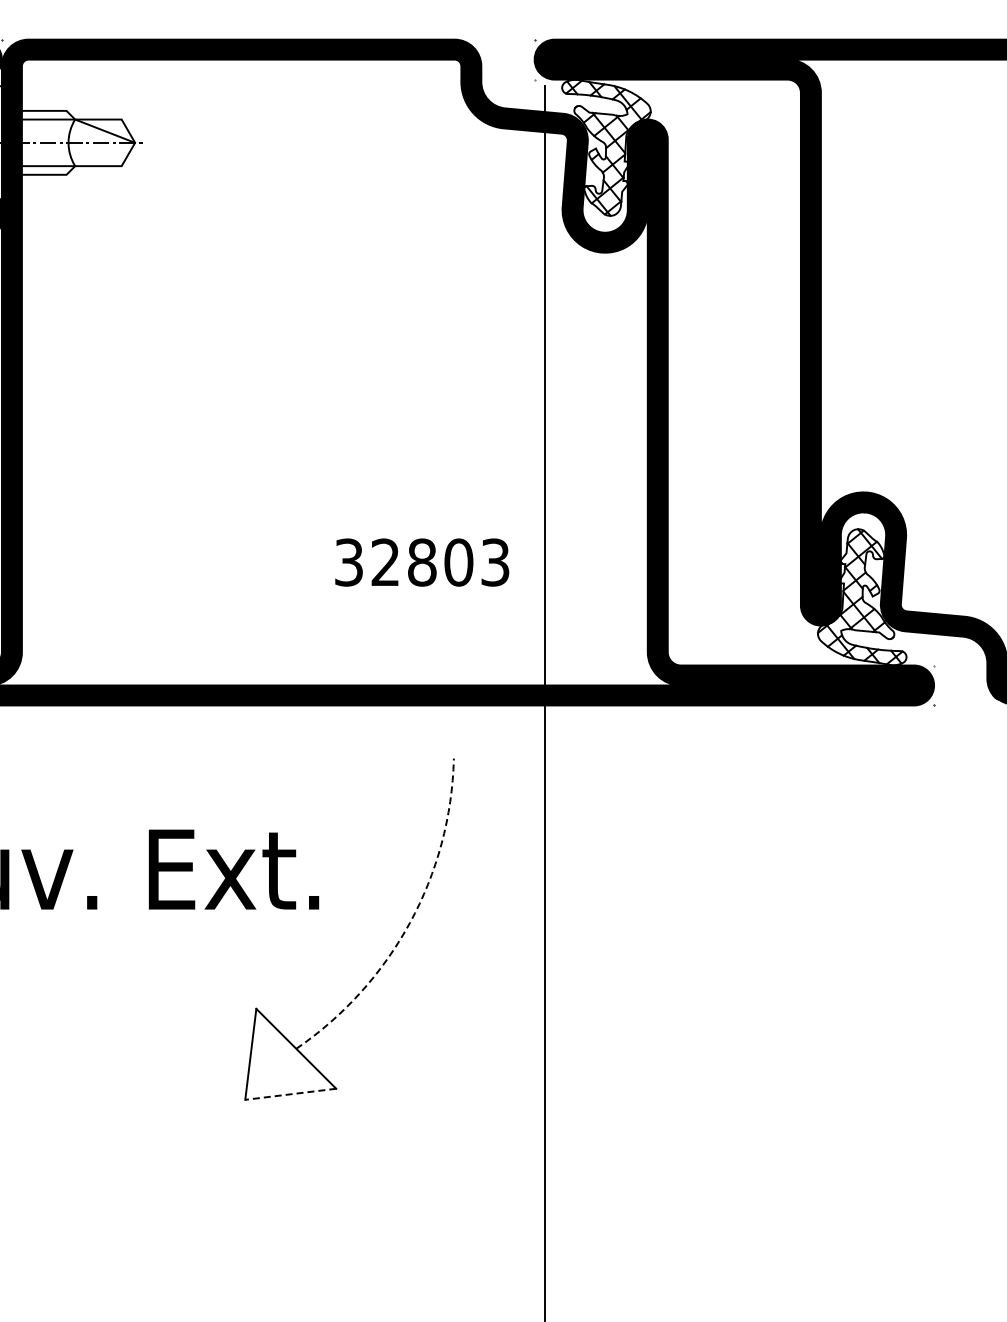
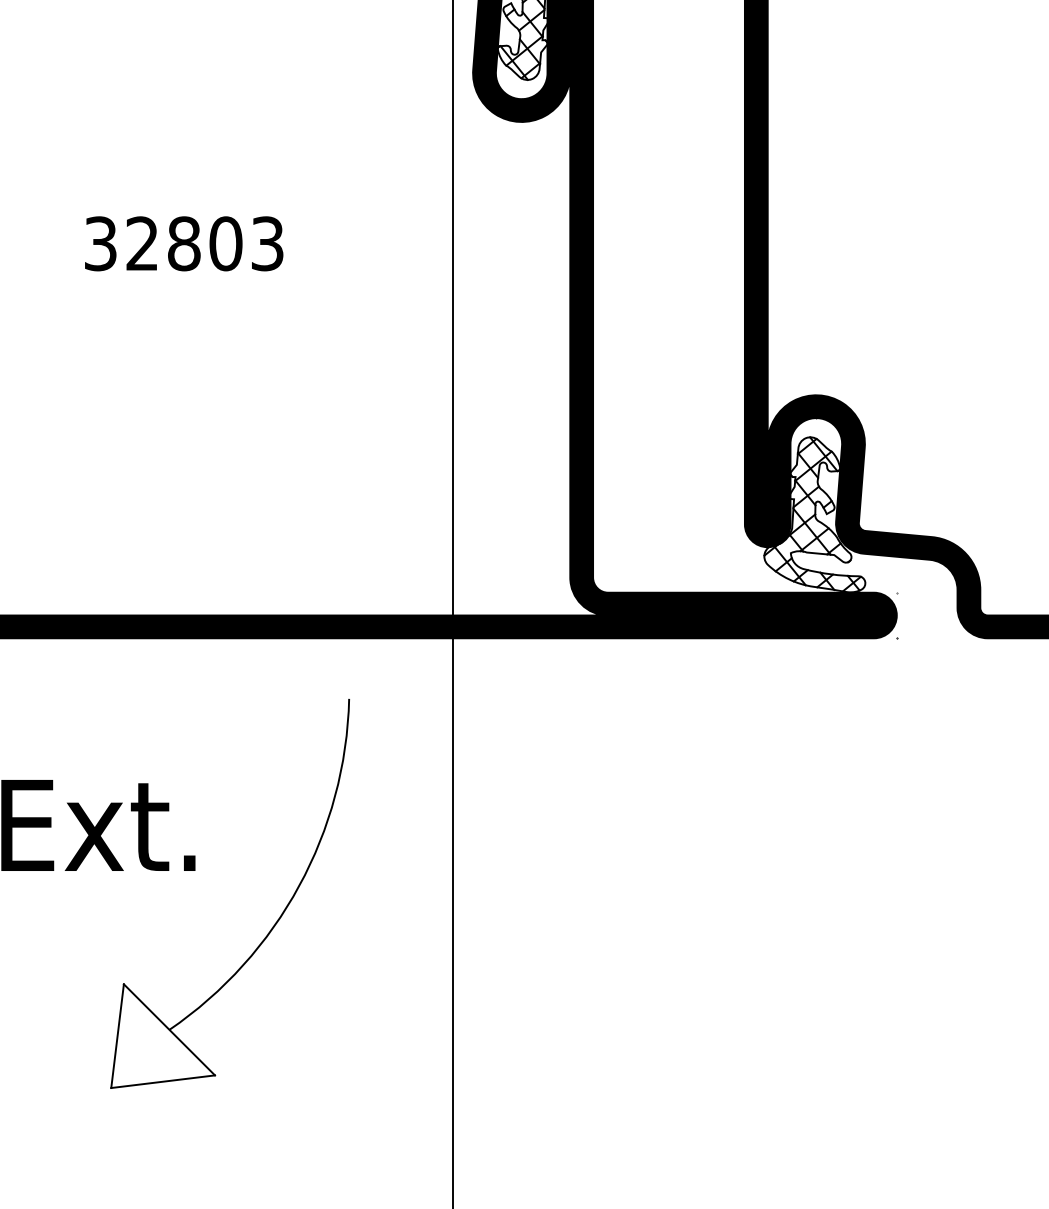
text: (422, 562) -> (184, 243), moved
arc: (410, 922) -> (299, 885), dashed -> solid
line: (290, 1094) -> (162, 1081), dashed -> solid

